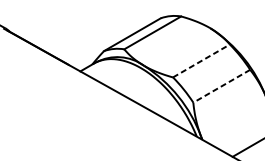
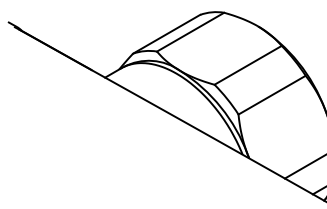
line: (201, 61) -> (248, 65), dashed -> solid
line: (222, 86) -> (272, 95), dashed -> solid

